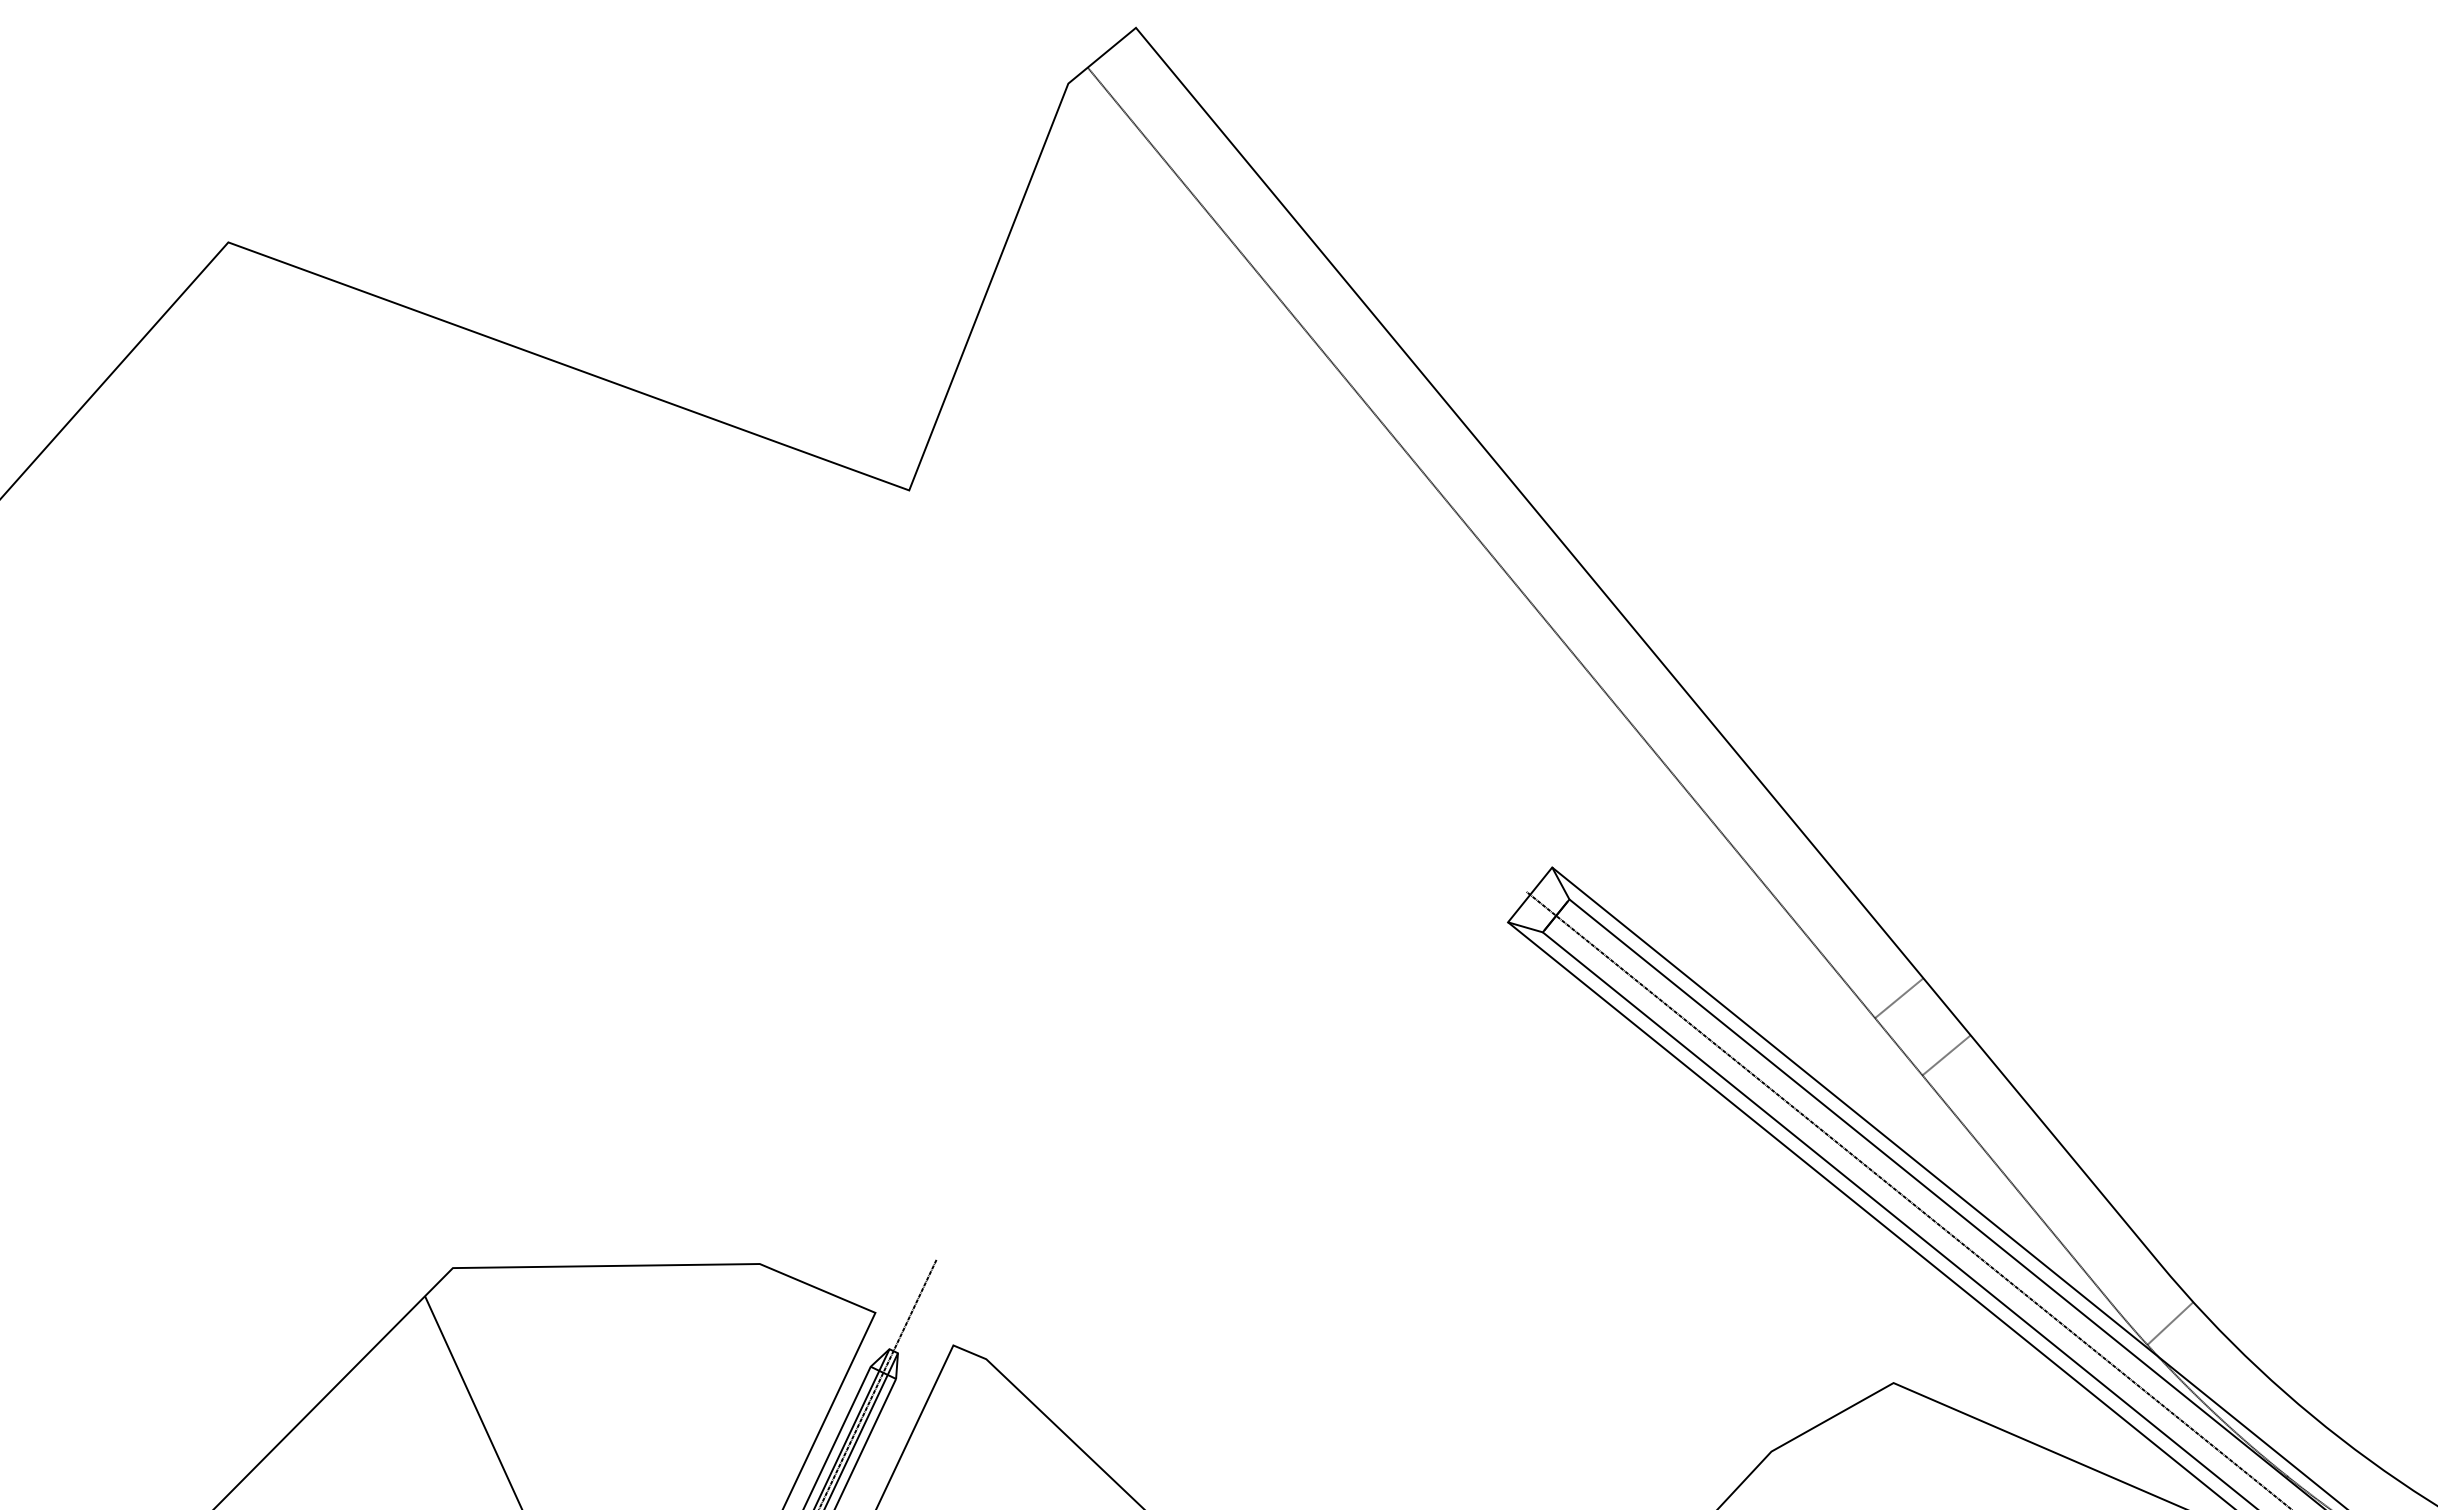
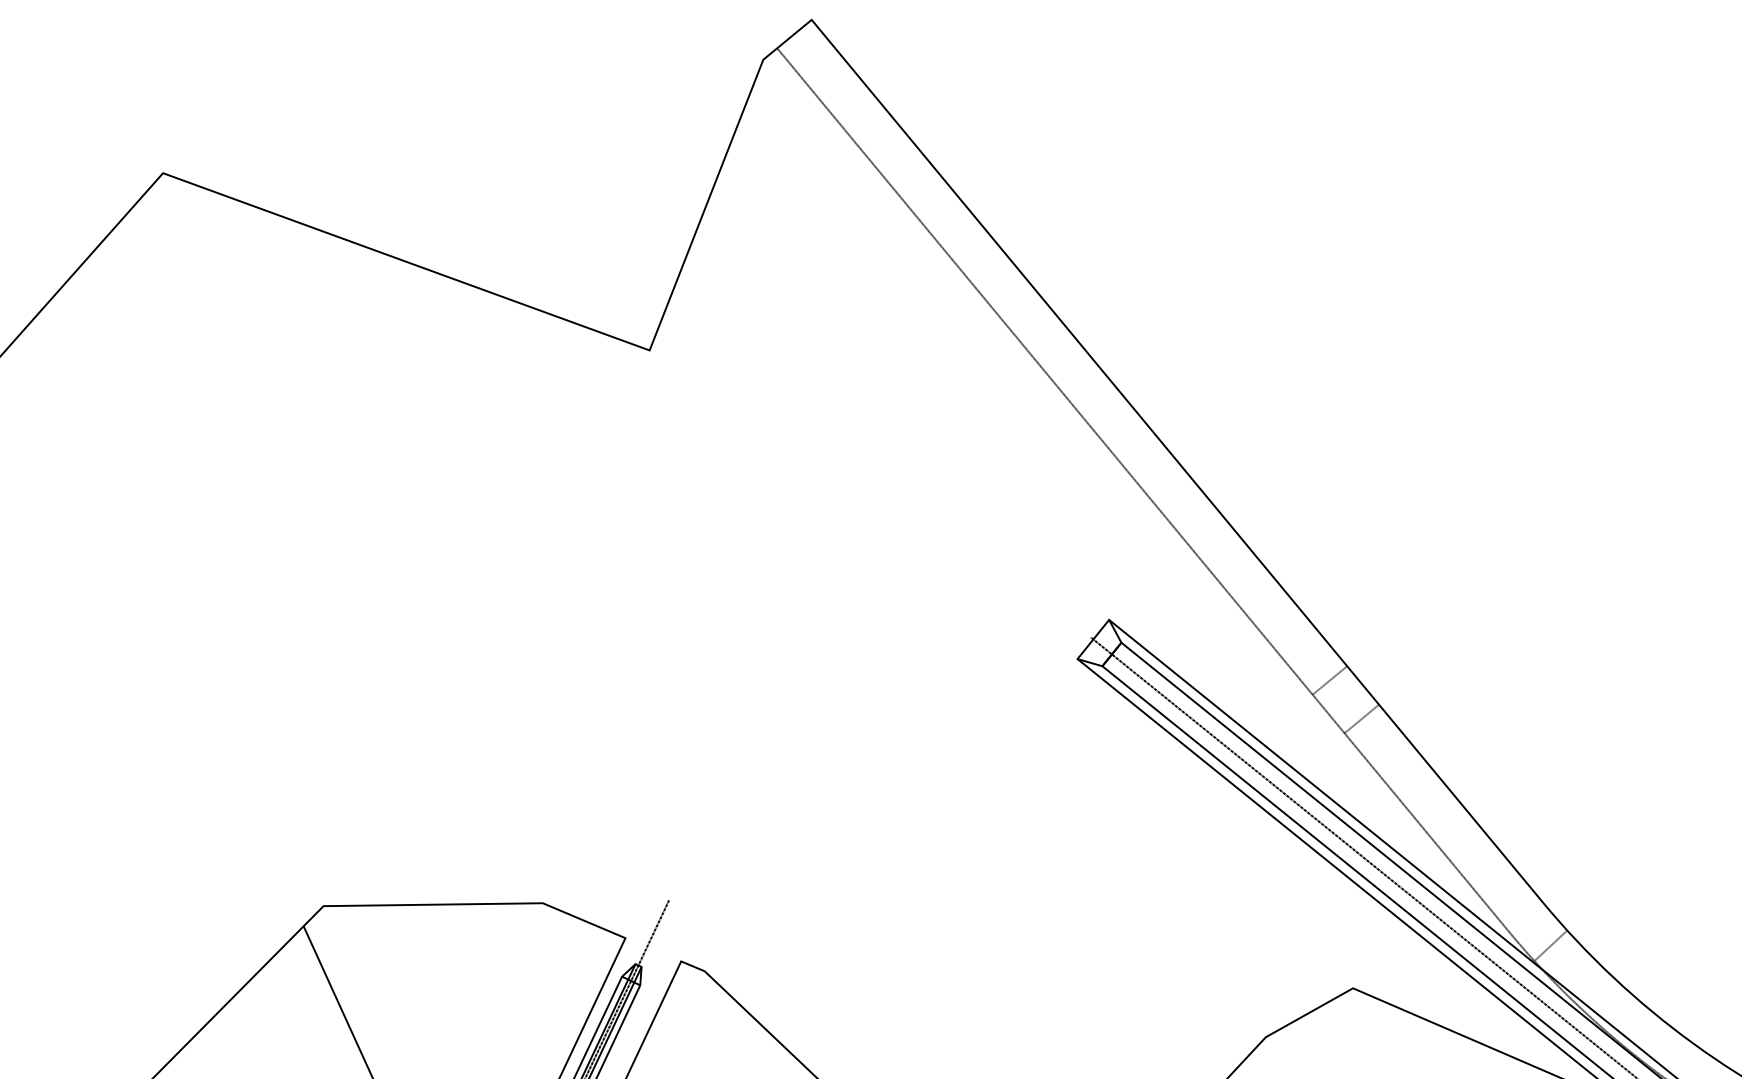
line: (1899, 998) -> (1330, 680), moved
line: (1946, 1055) -> (1361, 719), moved

